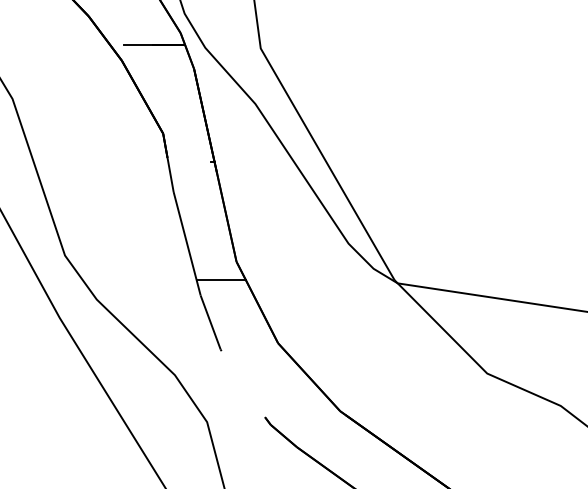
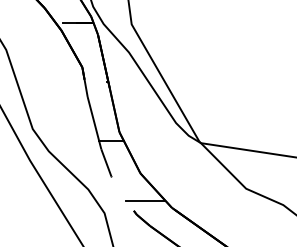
line: (288, 396) -> (145, 200), added

